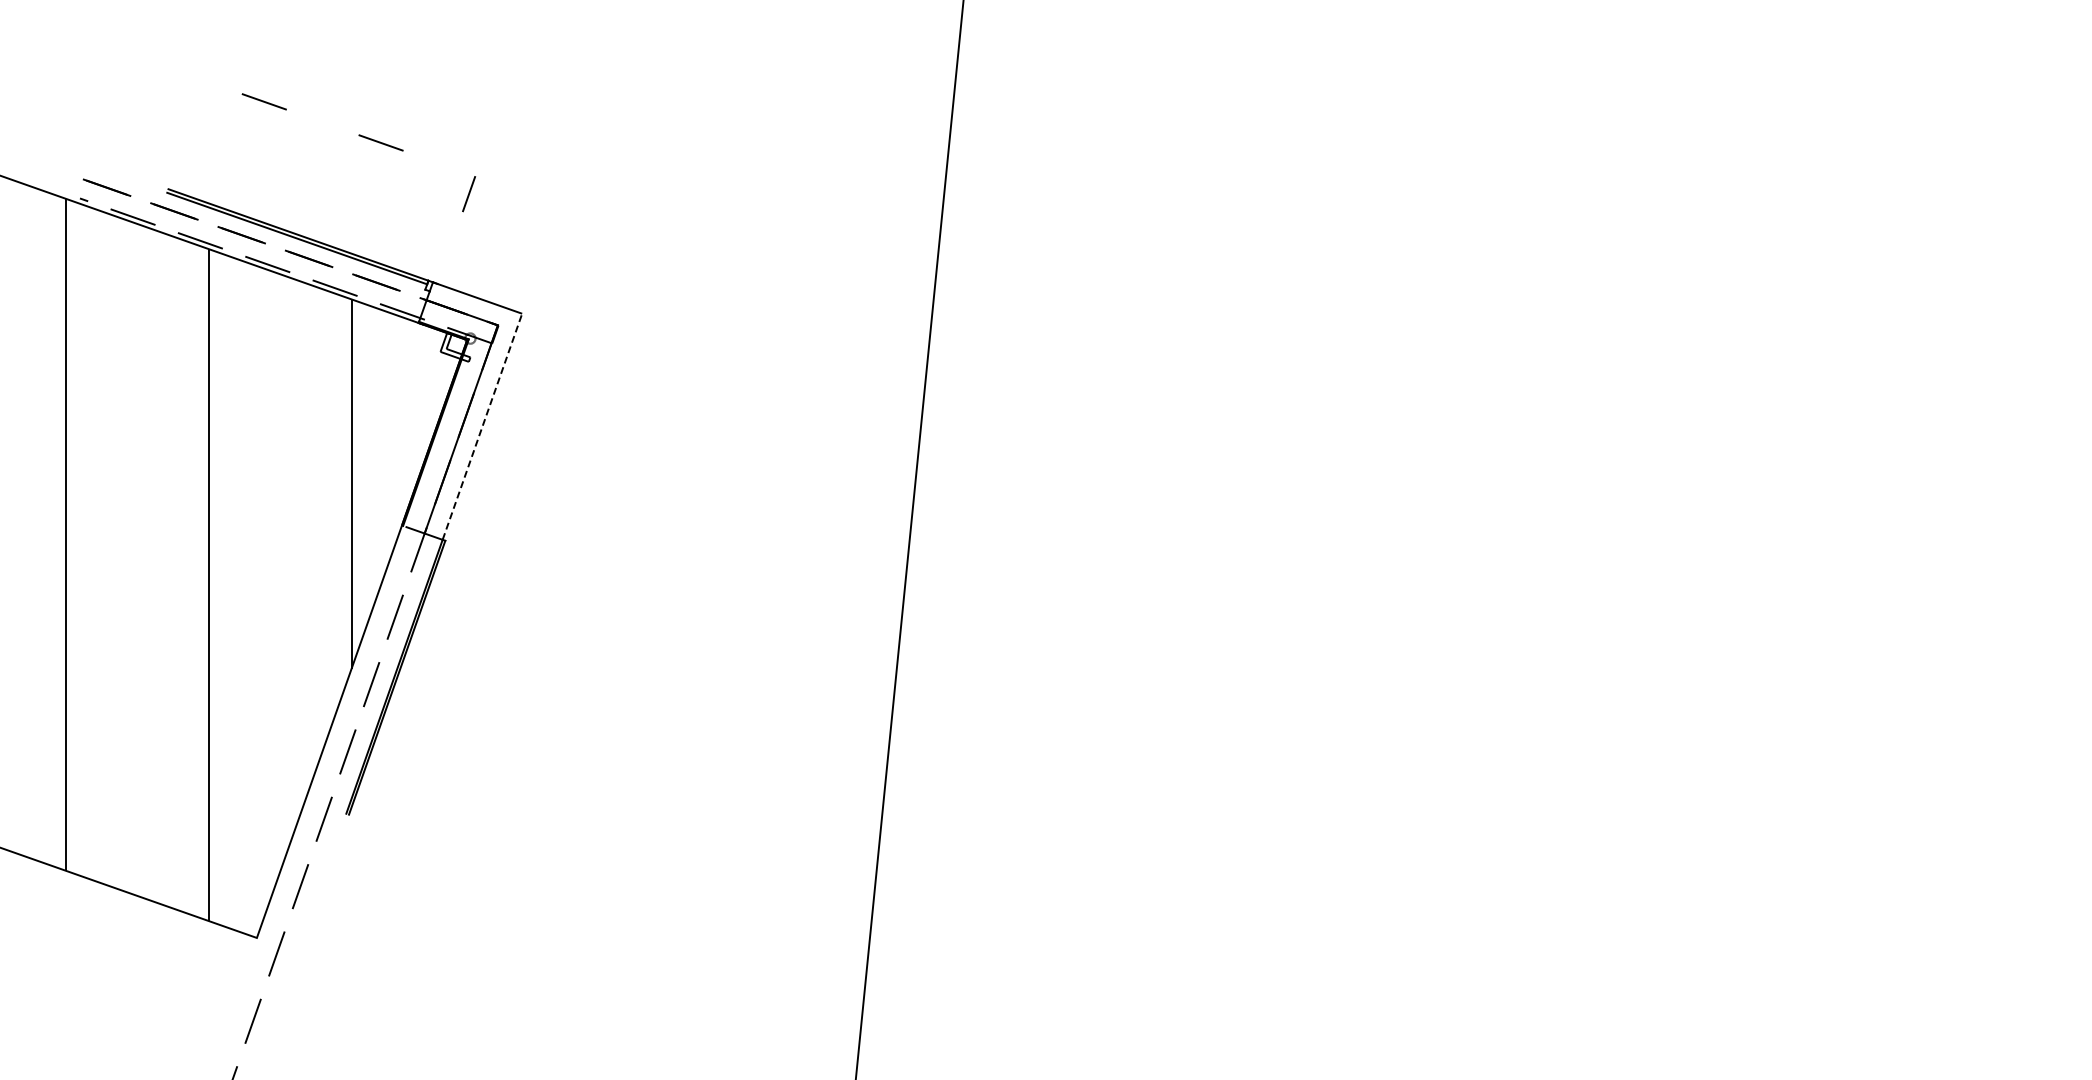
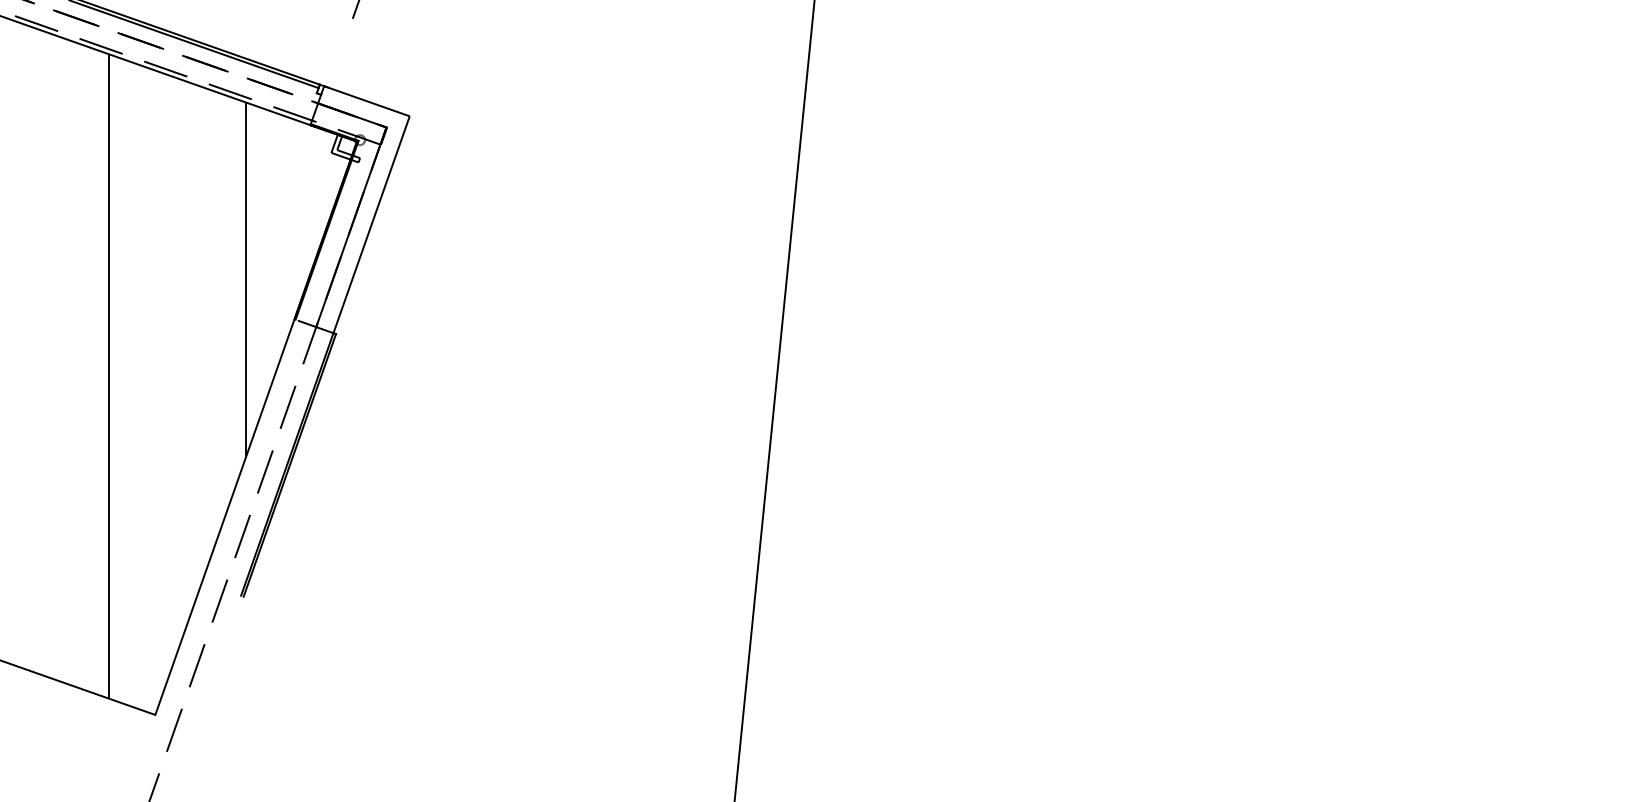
line: (482, 426) -> (371, 224), dashed -> solid

